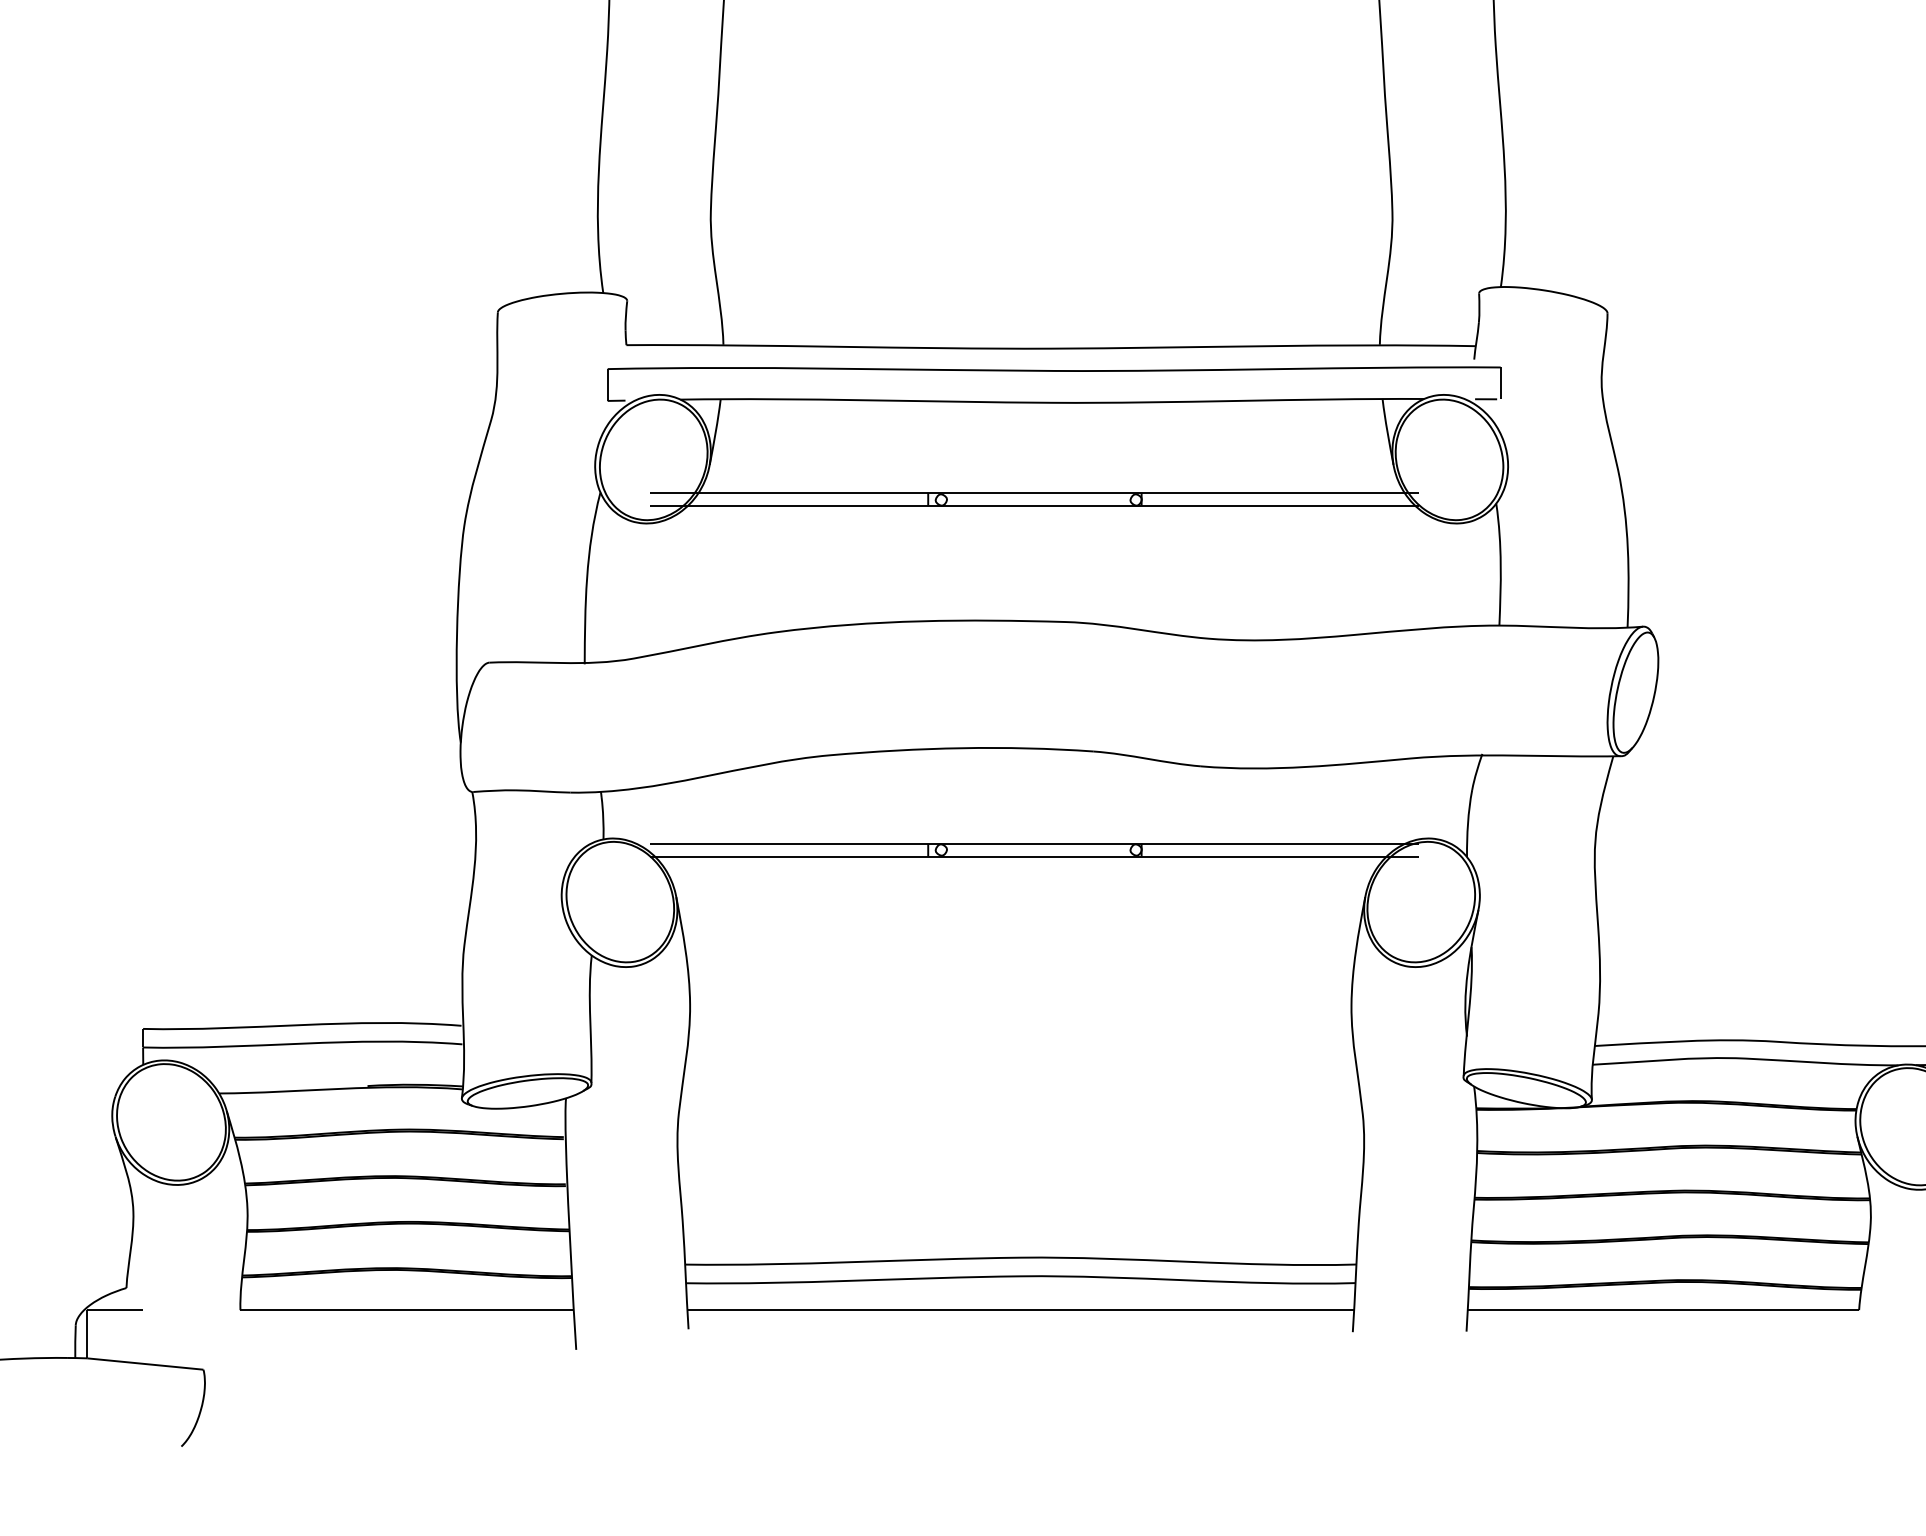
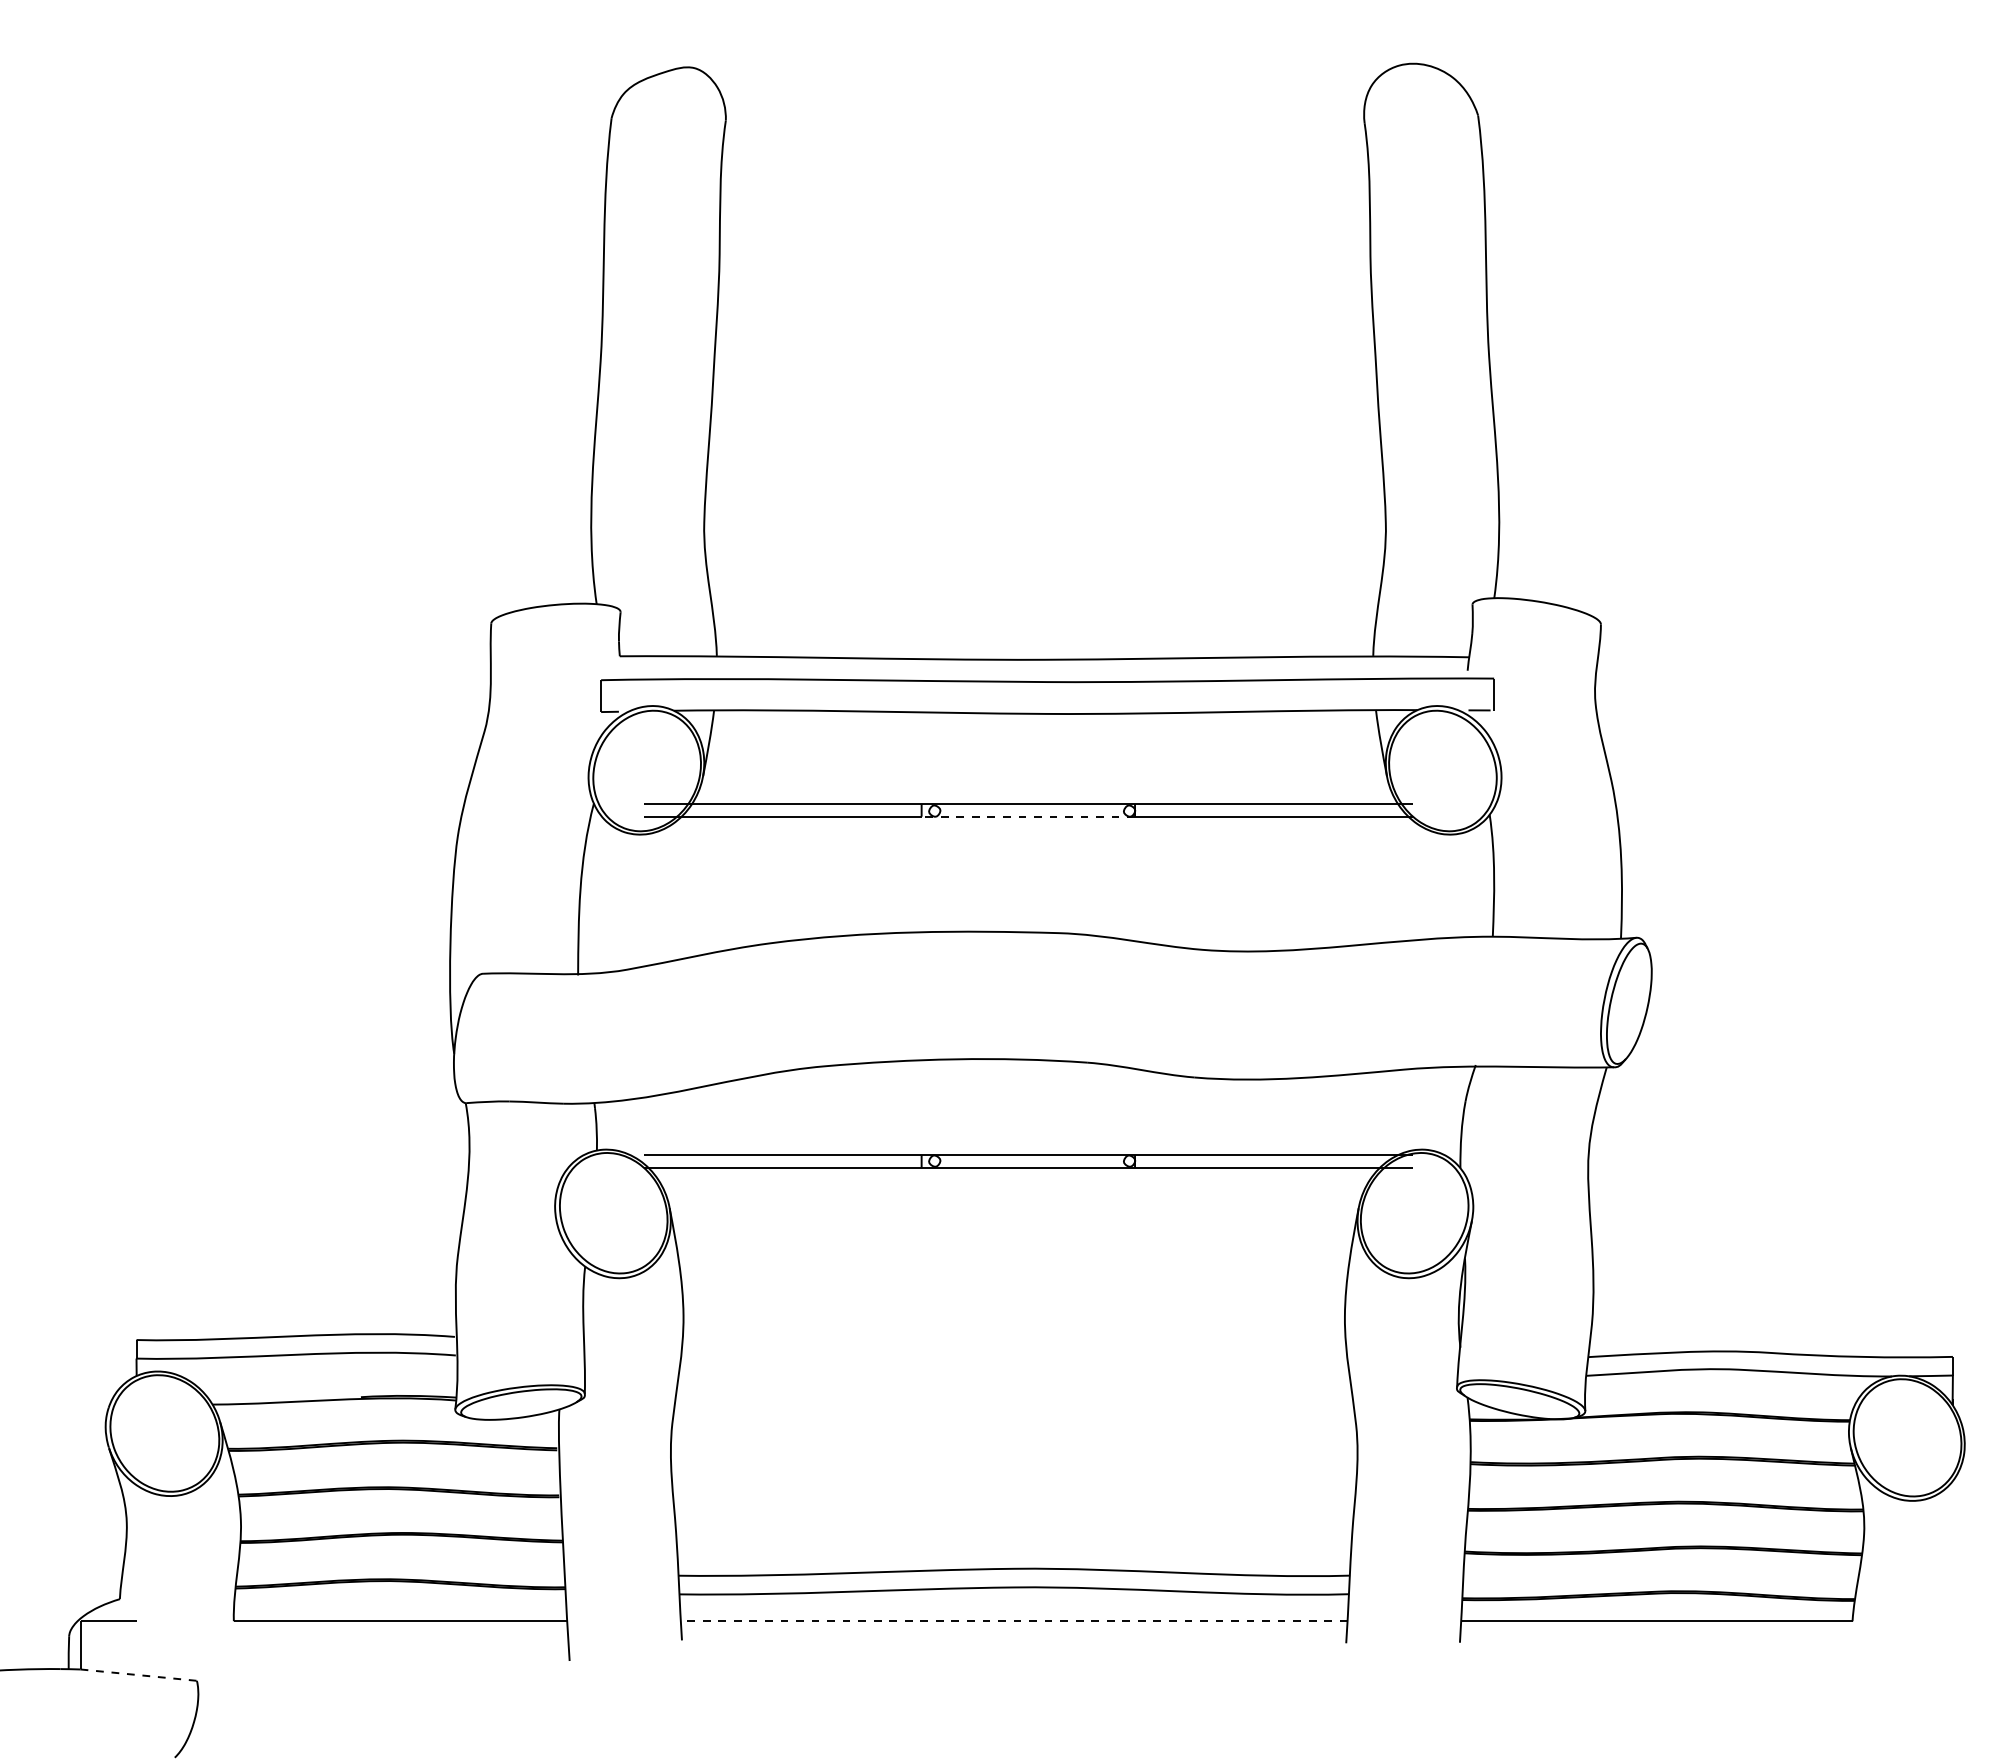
line: (1035, 505) -> (1028, 816), solid -> dashed
line: (1020, 1310) -> (1013, 1621), solid -> dashed
line: (146, 1364) -> (139, 1675), solid -> dashed

